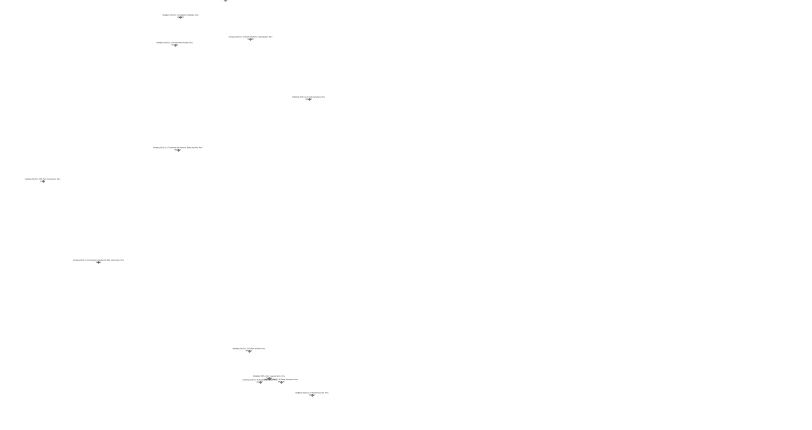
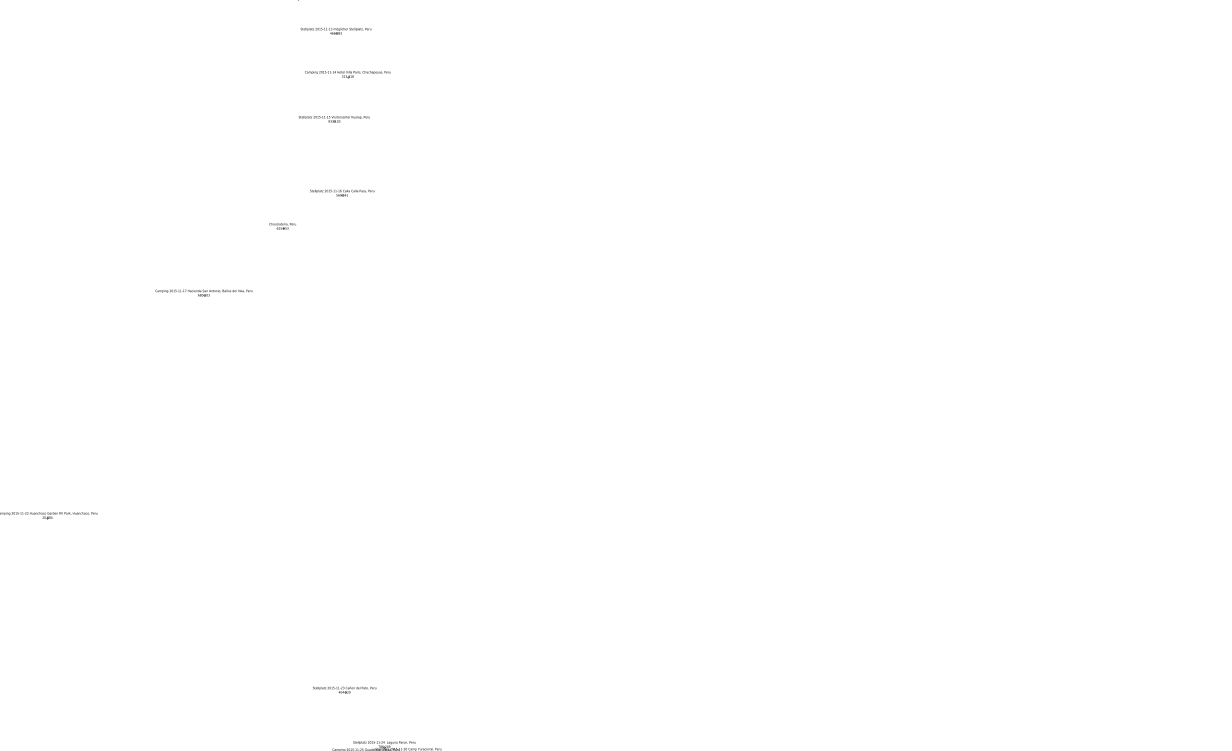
part: (179, 16) -> (334, 32), moved
part: (174, 44) -> (334, 121), moved
part: (308, 98) -> (342, 194), moved
part: (216, 115) -> (280, 227), added

